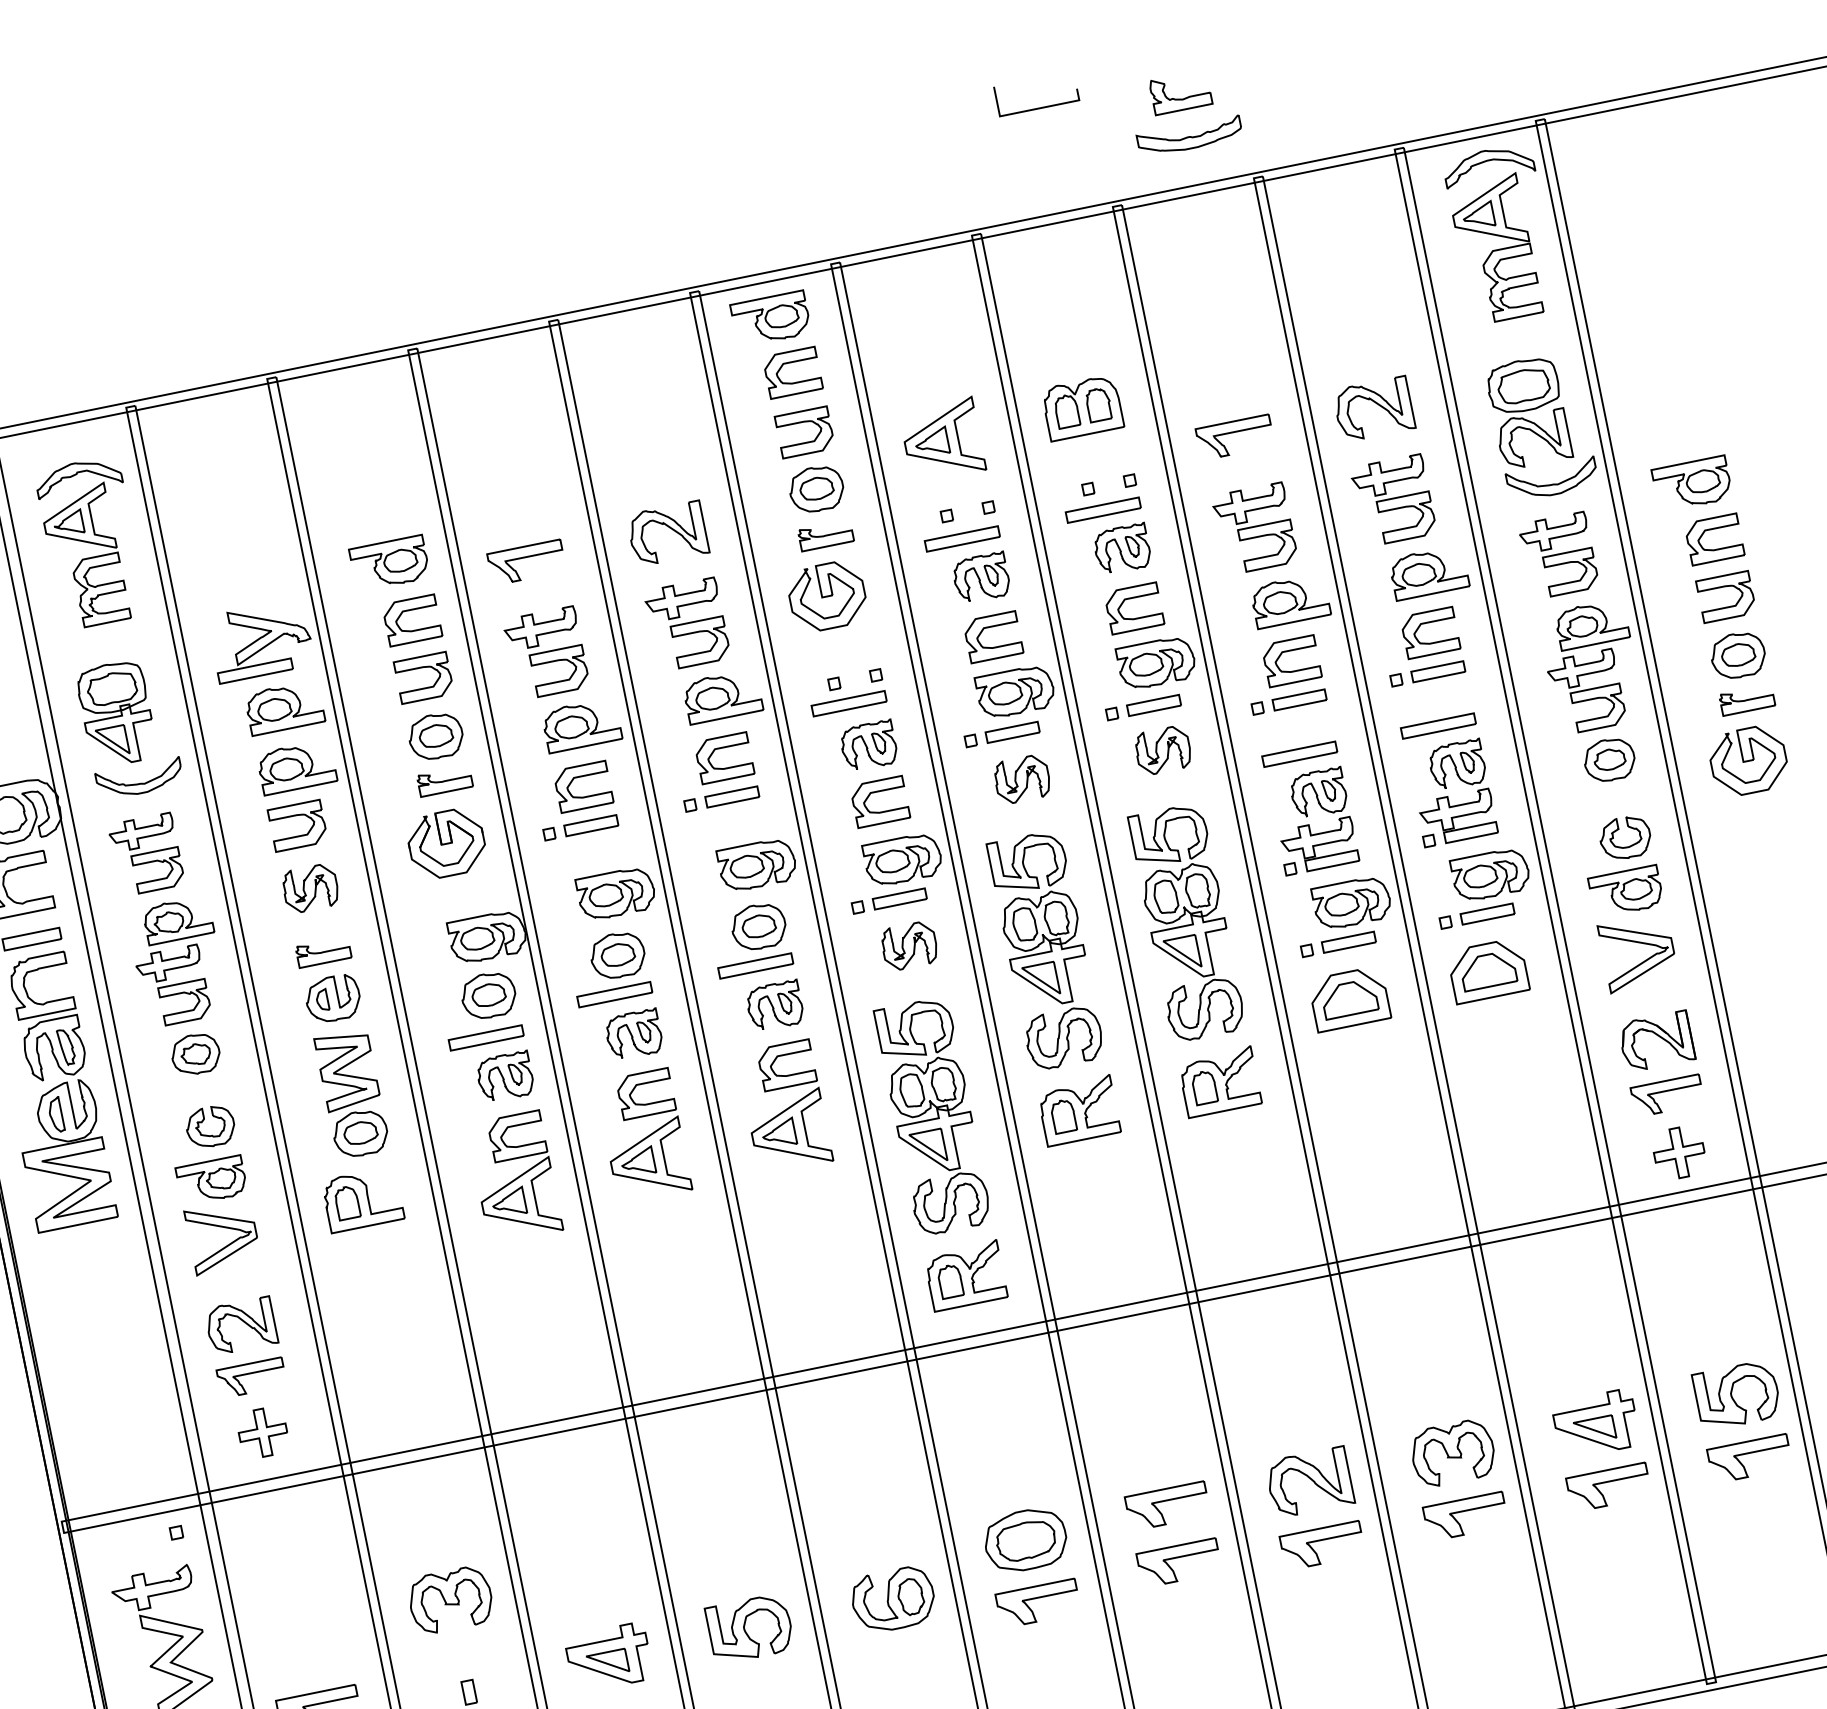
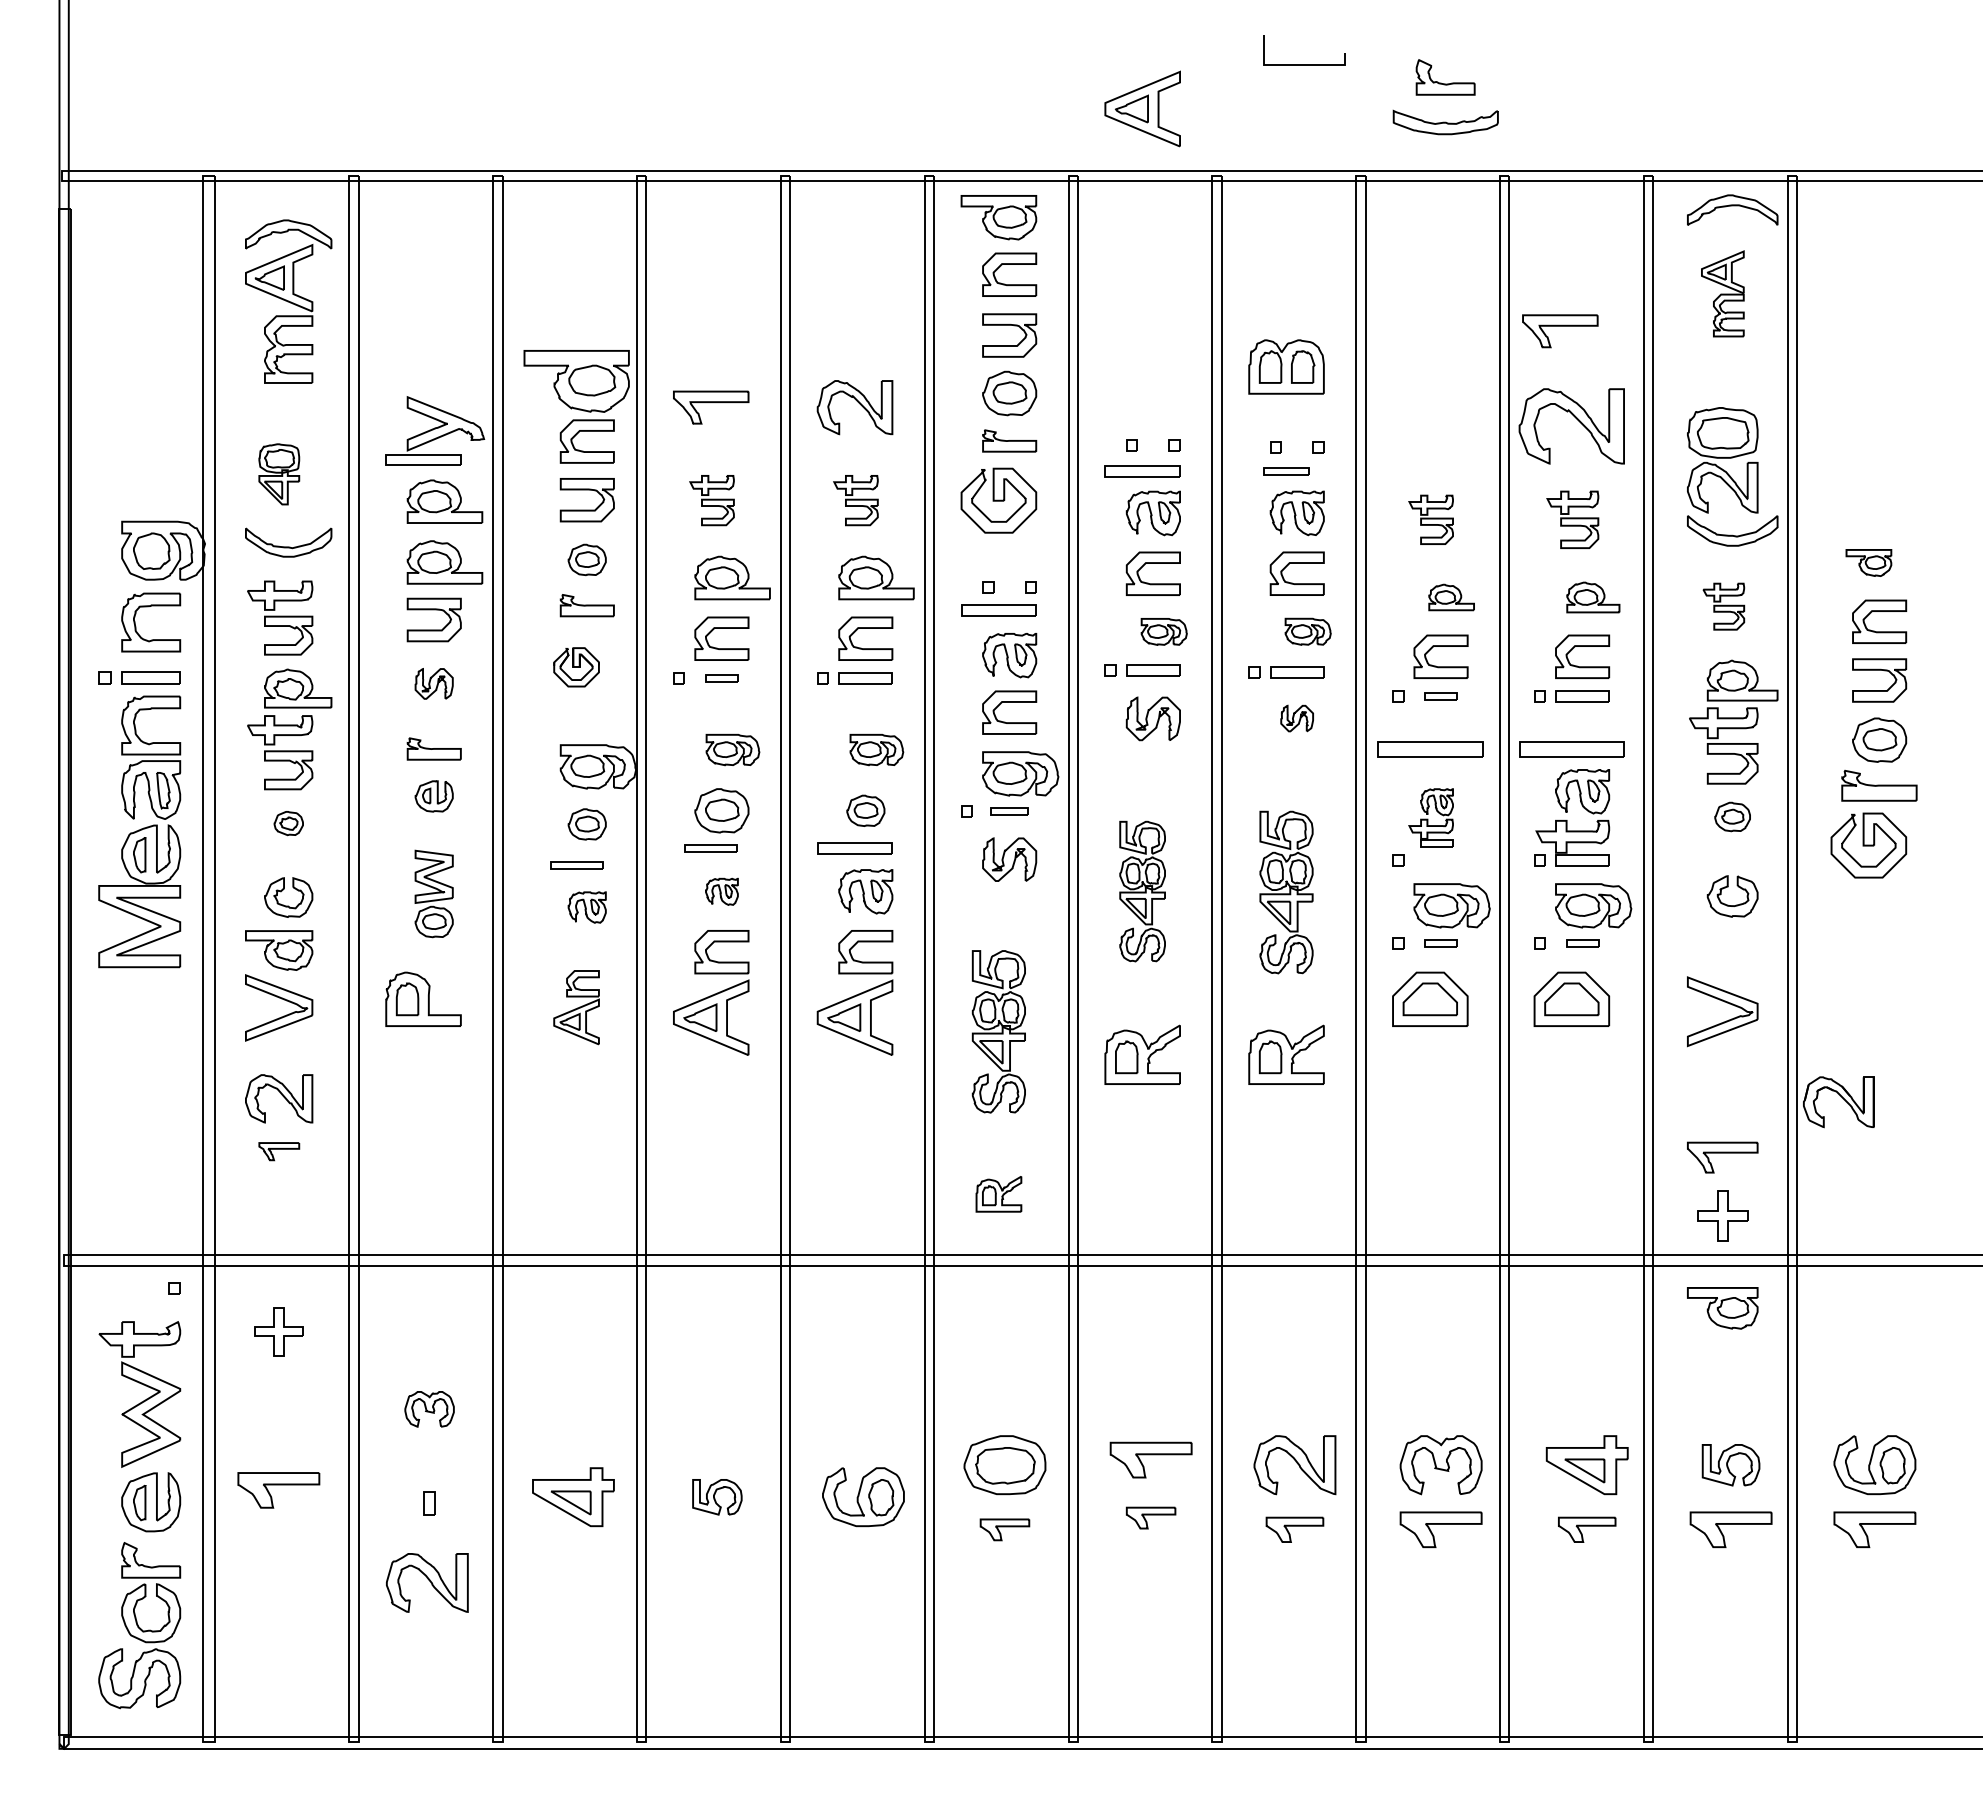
part: (1495, 249) -> (1722, 293), size x0.6
part: (1373, 408) -> (1571, 425), size x1.4
part: (1235, 437) -> (1560, 331), moved
part: (942, 440) -> (1142, 108), moved
part: (1691, 483) -> (1868, 562), size x0.6
part: (1393, 500) -> (1572, 519), size x0.7
part: (1103, 510) -> (1286, 471), size x0.6
part: (1254, 528) -> (1430, 519), size x0.6
part: (1558, 555) -> (1723, 606), size x0.6
part: (389, 562) -> (576, 380), size x1.4
part: (1429, 572) -> (1593, 597), size x0.7
part: (1290, 601) -> (1451, 597), size x0.6
part: (686, 624) -> (855, 500), size x0.6
part: (545, 653) -> (711, 500), size x0.6
part: (1155, 663) -> (1307, 631), size x0.6
part: (1014, 691) -> (1163, 631), size x0.6
part: (1747, 699) -> (1879, 785), size x1.4
part: (1299, 700) -> (1440, 696), size x0.6
part: (117, 714) -> (279, 474), size x0.6
part: (1438, 726) -> (1571, 749), size x1.4
part: (434, 736) -> (586, 559), size x0.7
part: (1162, 750) -> (1296, 718), size x0.6
part: (1299, 754) -> (1430, 749), size x1.4
part: (1609, 759) -> (1732, 816), size x0.7
part: (1313, 820) -> (1430, 817), size x0.6
part: (590, 825) -> (721, 678), size x0.6
part: (446, 844) -> (576, 667), size x0.6
part: (757, 864) -> (876, 749), size x0.7
part: (309, 888) -> (433, 683), size x0.7
part: (1625, 891) -> (1722, 1308), moved
part: (615, 893) -> (732, 749), size x0.7
part: (899, 898) -> (1009, 811), size x0.7
part: (1487, 913) -> (1582, 943), size x0.6
part: (1187, 922) -> (1286, 892), size x0.7
part: (758, 926) -> (865, 810), size x0.7
part: (1348, 942) -> (1440, 943), size x0.6
part: (1046, 950) -> (1142, 891), size x0.6
part: (615, 994) -> (711, 848), size x0.7
part: (487, 995) -> (586, 824), size x0.7
part: (332, 998) -> (433, 796), size x0.7
part: (633, 1034) -> (721, 891), size x0.6
part: (486, 1038) -> (576, 865), size x0.7
part: (1656, 1041) -> (1838, 1102), moved
part: (195, 1054) -> (288, 823), size x0.6
part: (504, 1077) -> (586, 907), size x0.7
part: (351, 1094) -> (433, 893), size x0.7
part: (932, 1116) -> (998, 1031), size x0.7
part: (514, 1177) -> (576, 1007), size x0.6
part: (965, 1276) -> (998, 1194), size x0.6
part: (252, 1377) -> (279, 1151), size x0.6
part: (1736, 1395) -> (1730, 1465), size x0.7
part: (262, 1432) -> (278, 1331), moved
part: (1608, 1487) -> (1586, 1529), size x0.7
part: (1322, 1545) -> (1294, 1529), size x0.7
part: (1178, 1562) -> (1150, 1517), size x0.6
part: (450, 1600) -> (429, 1409), size x0.6
part: (1037, 1603) -> (1004, 1529), size x0.6
part: (750, 1629) -> (717, 1497), size x0.6

